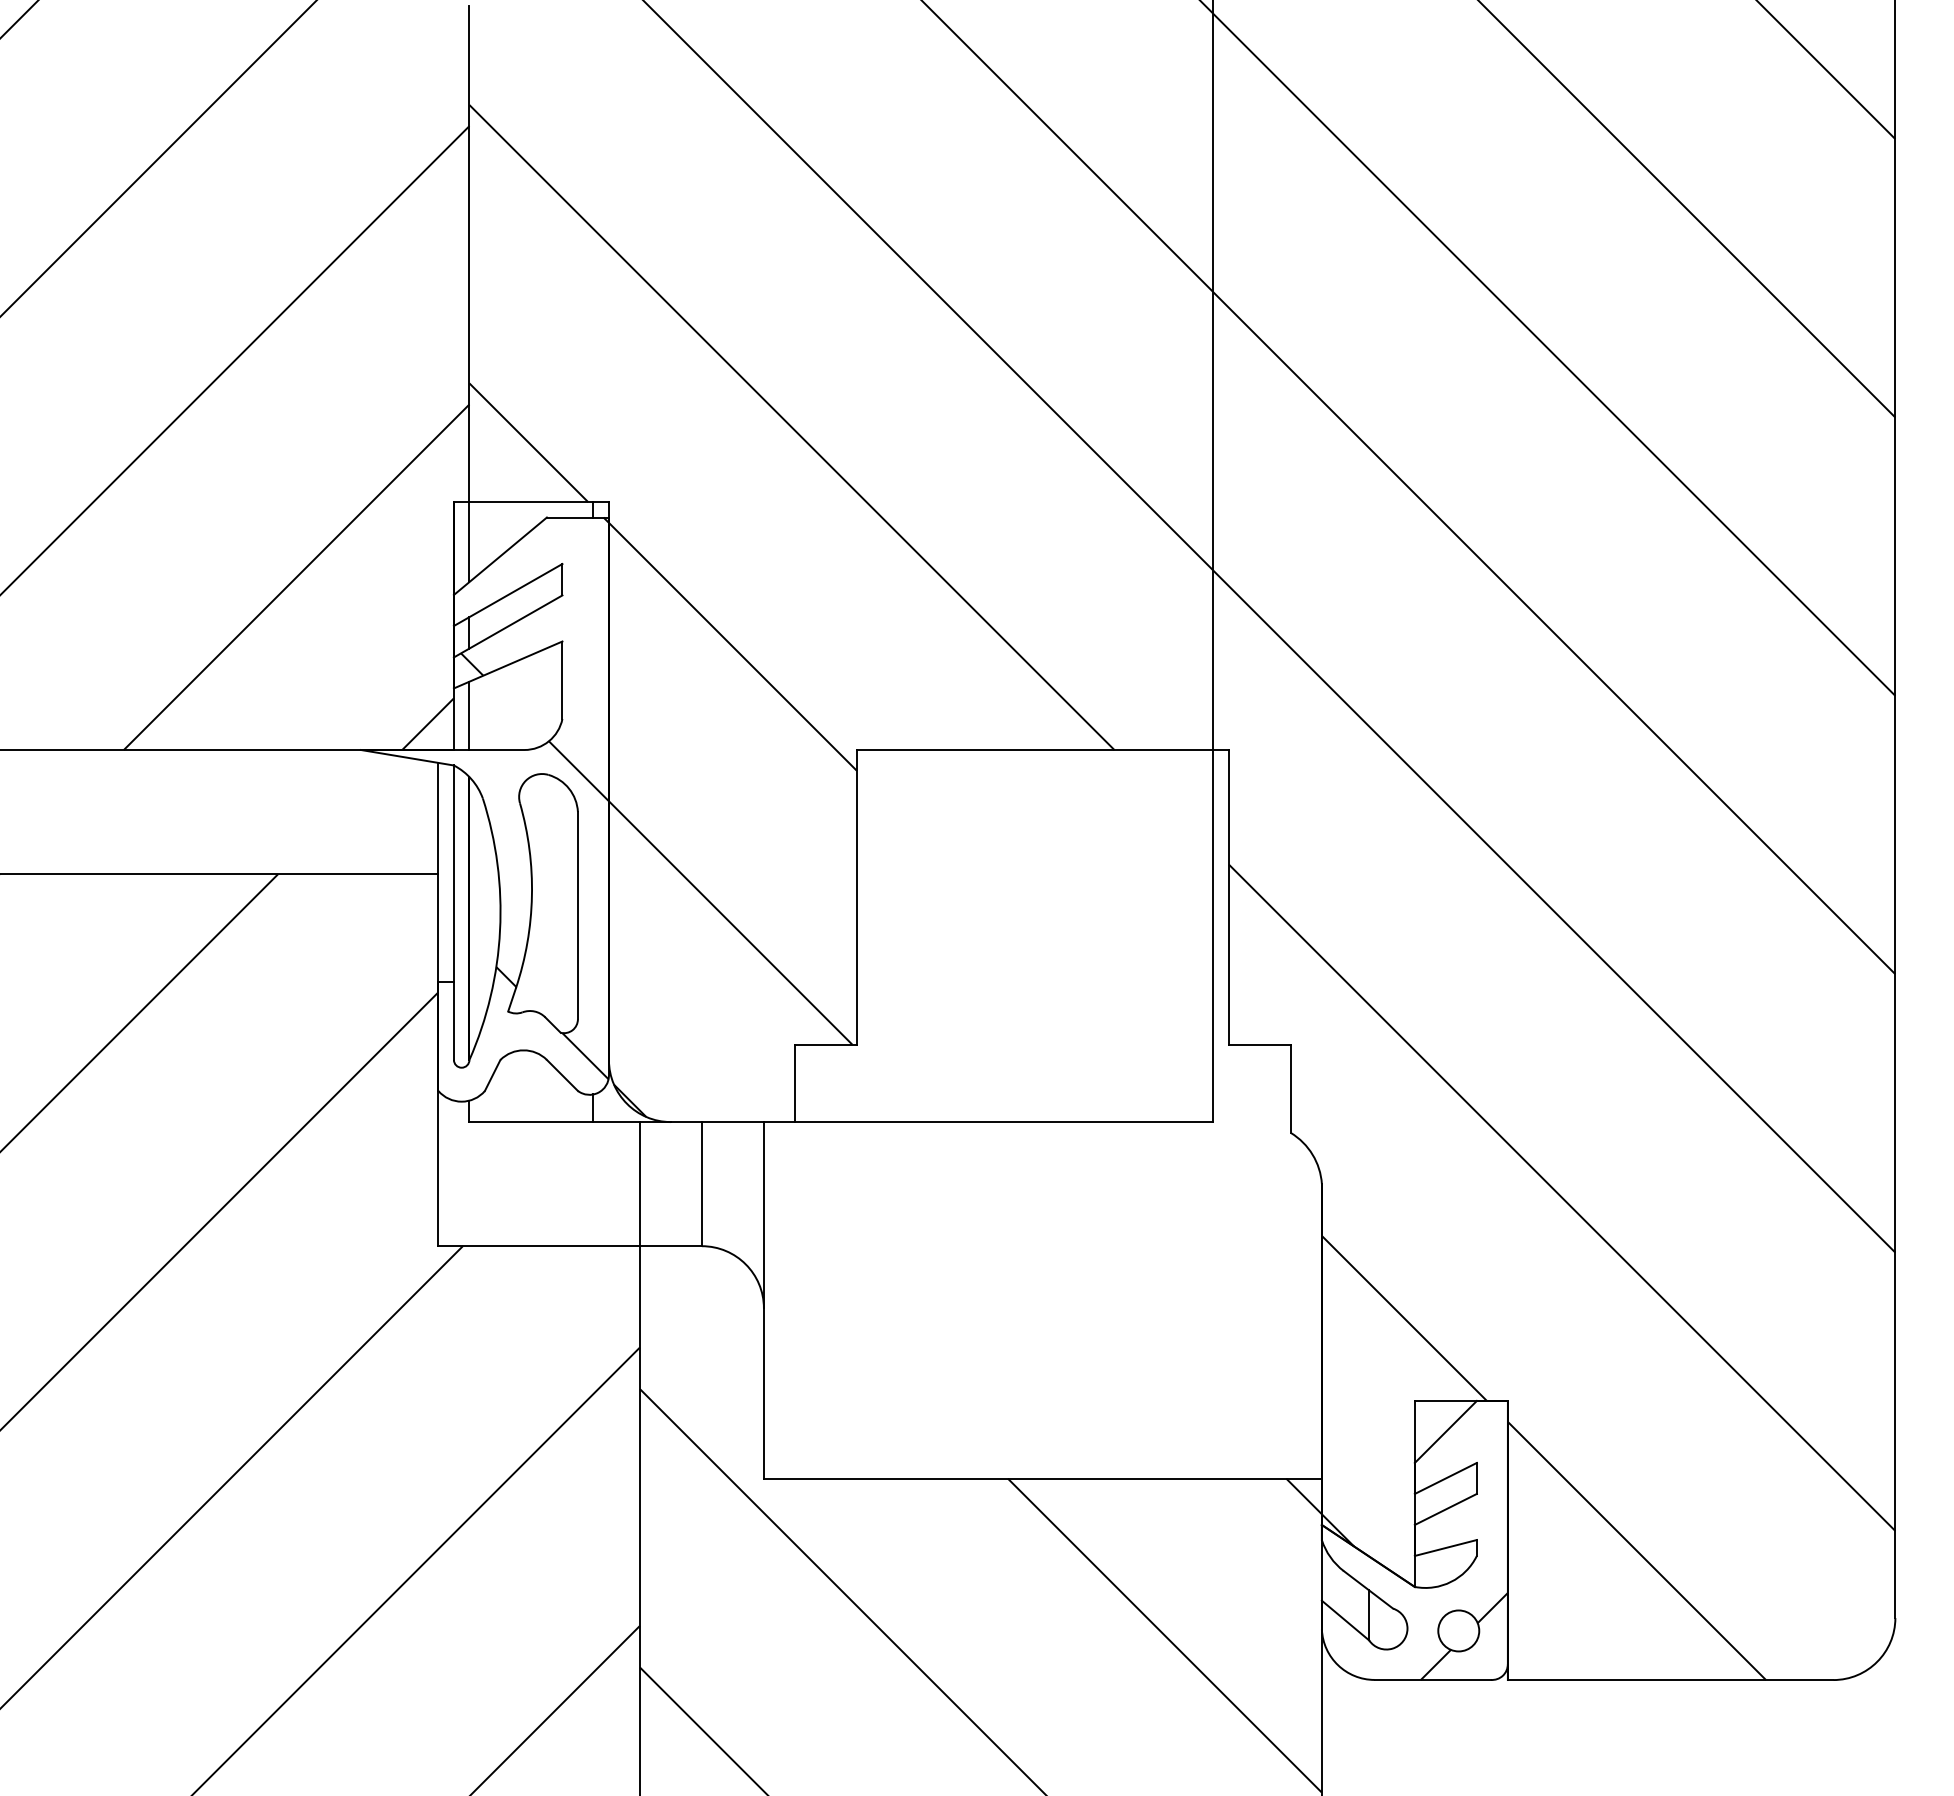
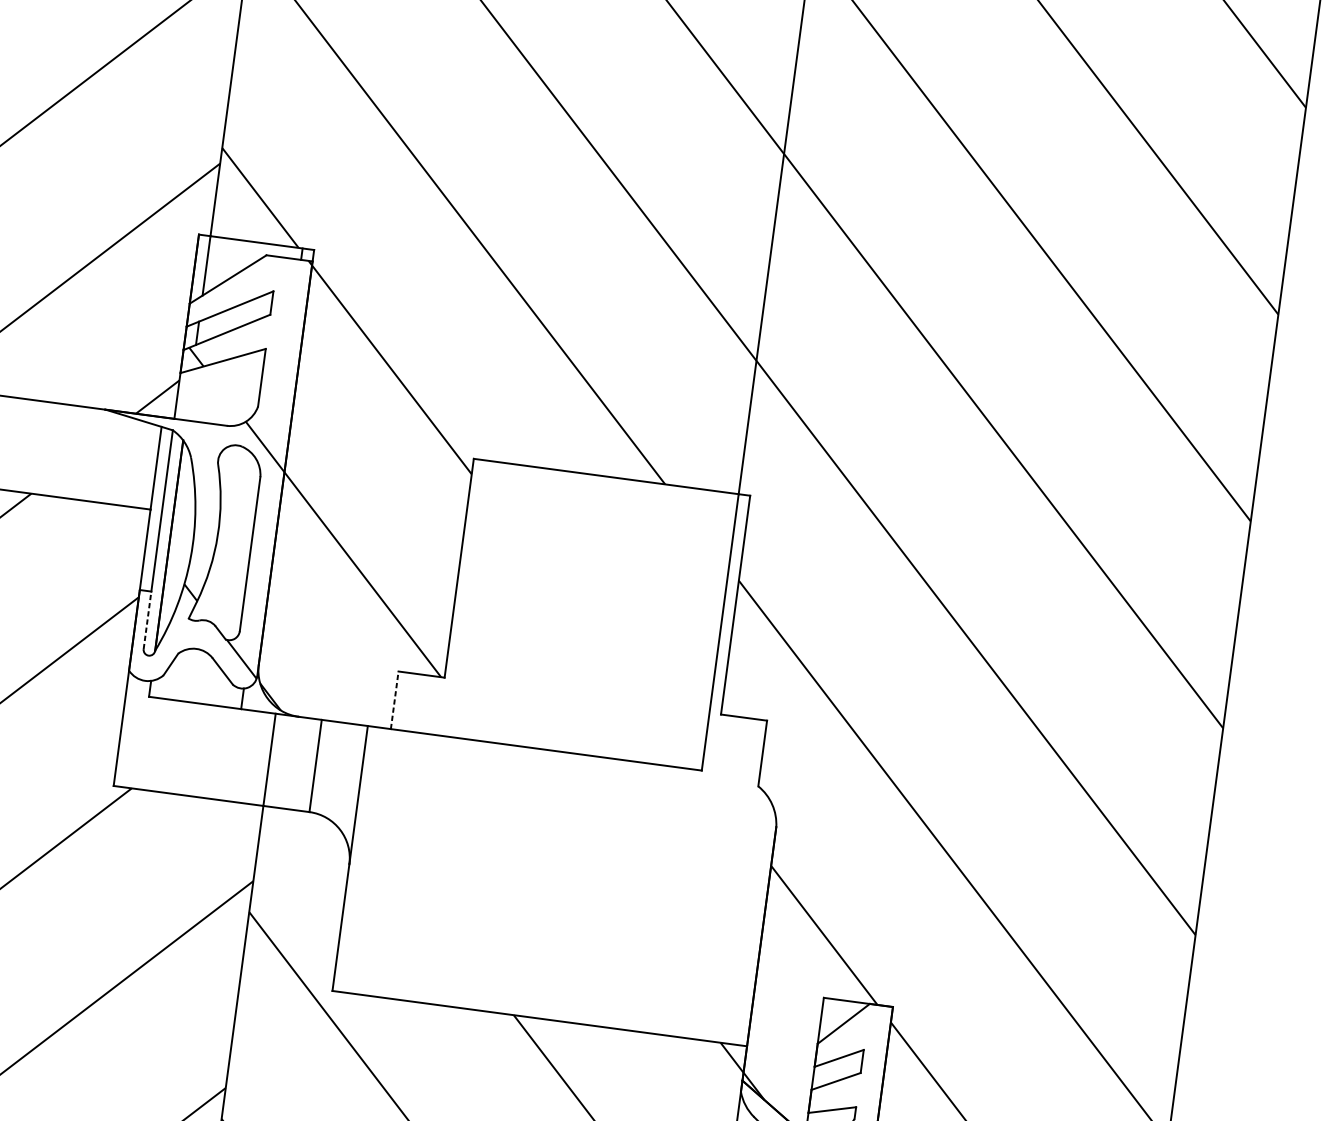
line: (469, 715) -> (189, 394), removed
line: (453, 1021) -> (147, 620), solid -> dashed
line: (794, 1083) -> (394, 700), solid -> dashed

